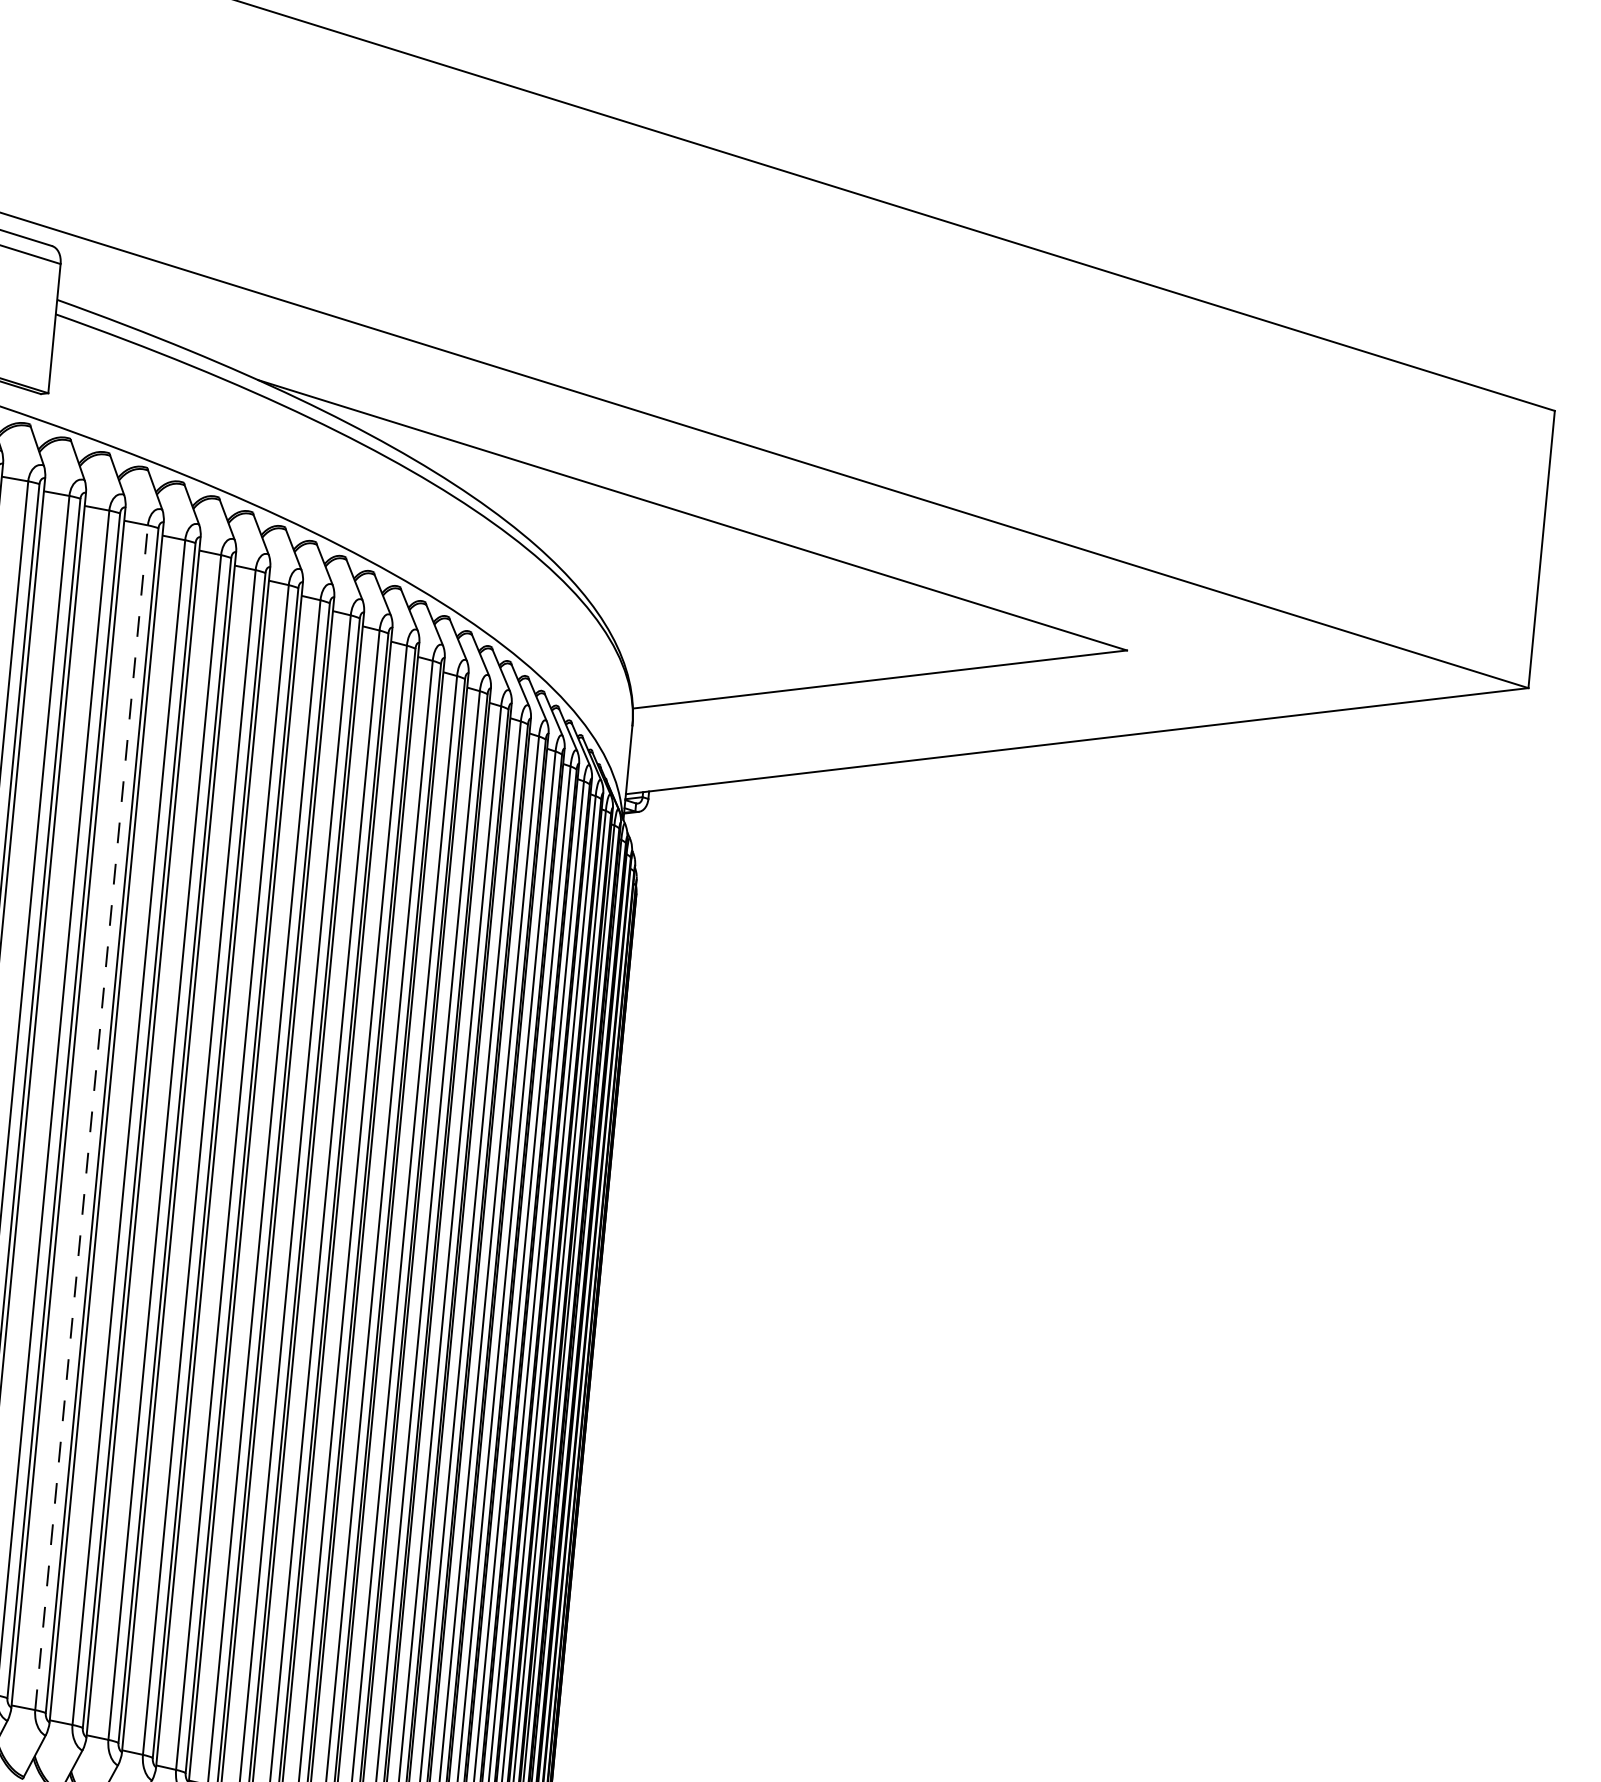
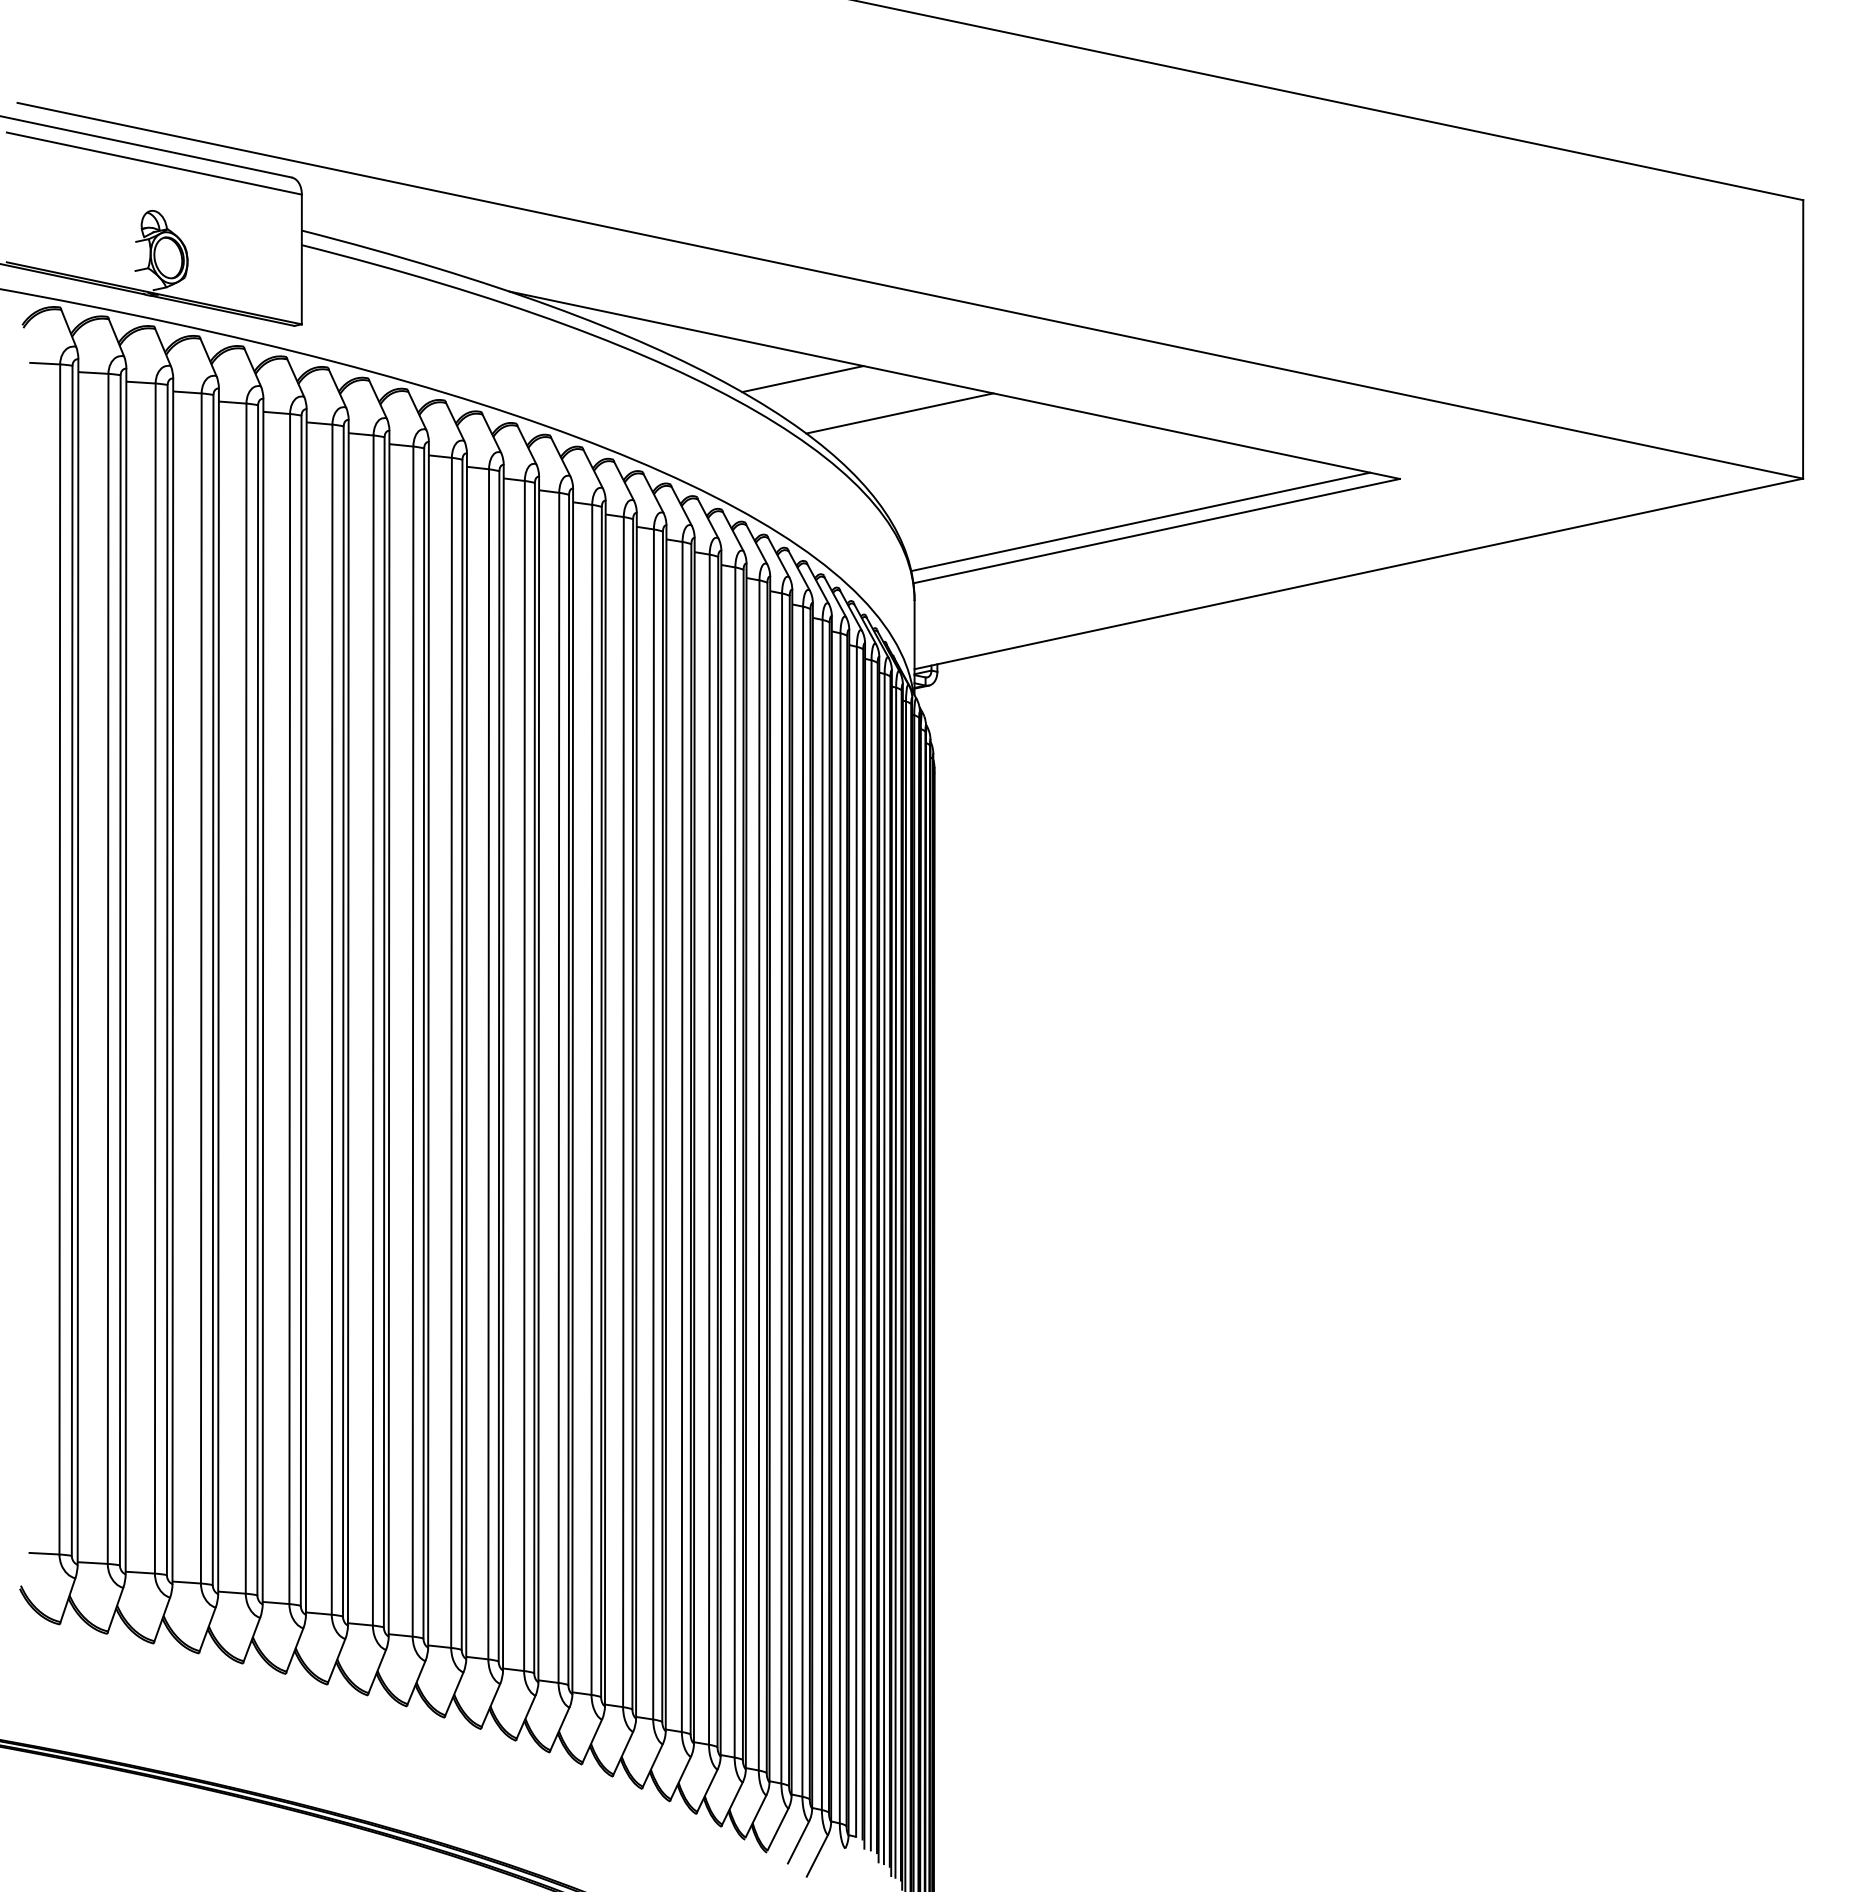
line: (541, 495) -> (802, 379), added
line: (635, 538) -> (899, 413), added
line: (864, 668) -> (1140, 521), added
line: (92, 1117) -> (413, 1041), dashed -> solid

